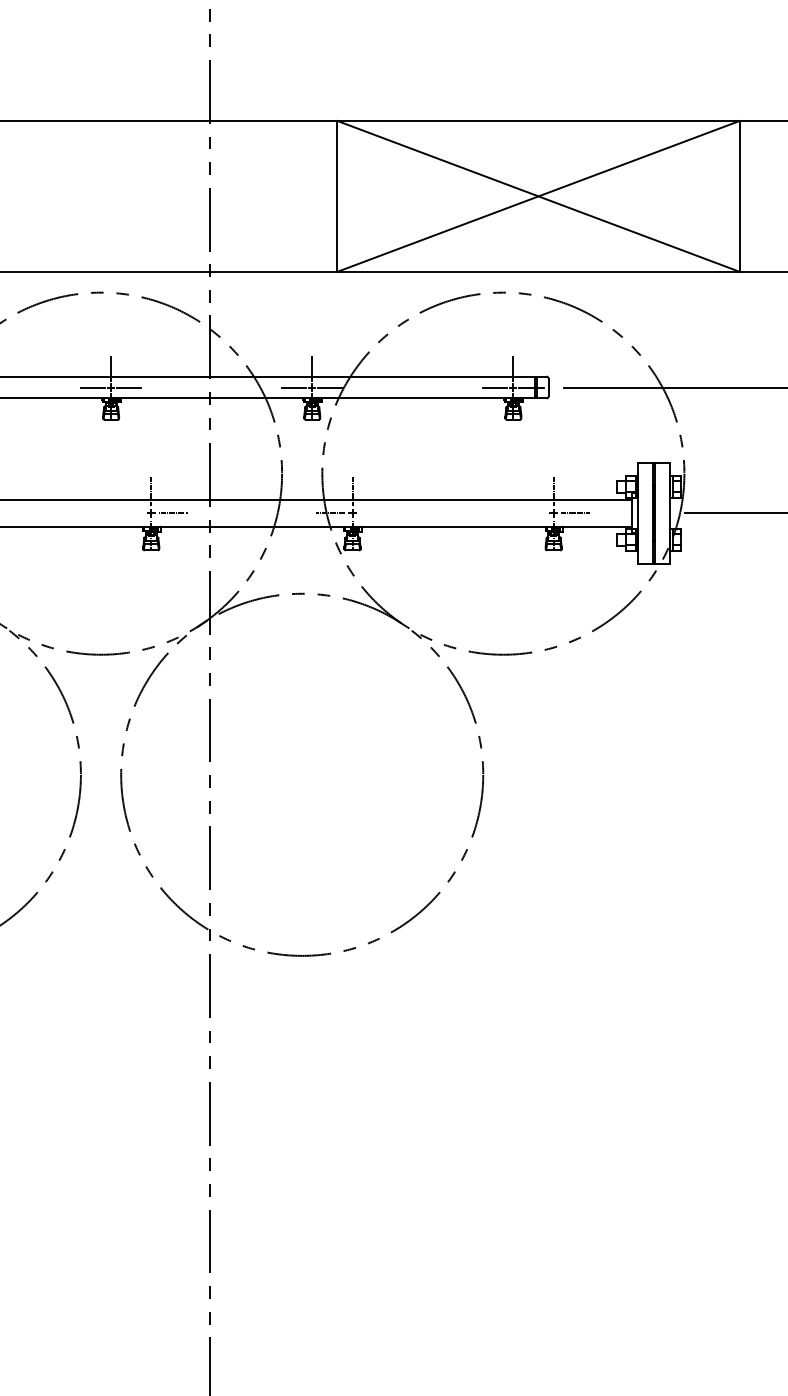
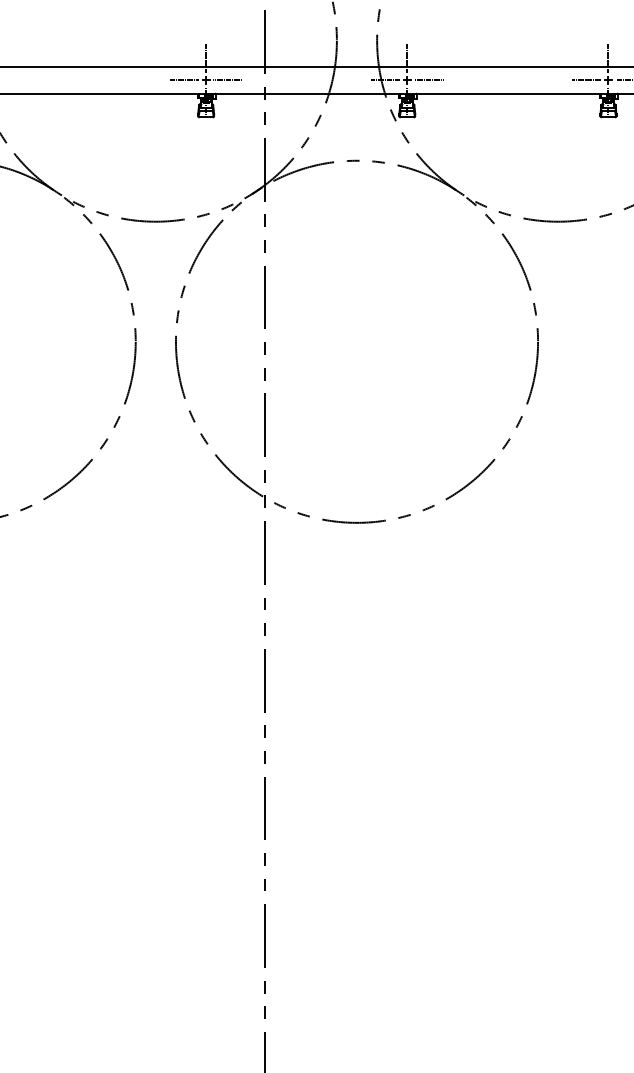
line: (129, 513) -> (184, 80), added
line: (373, 513) -> (428, 80), added
line: (531, 513) -> (586, 80), added

